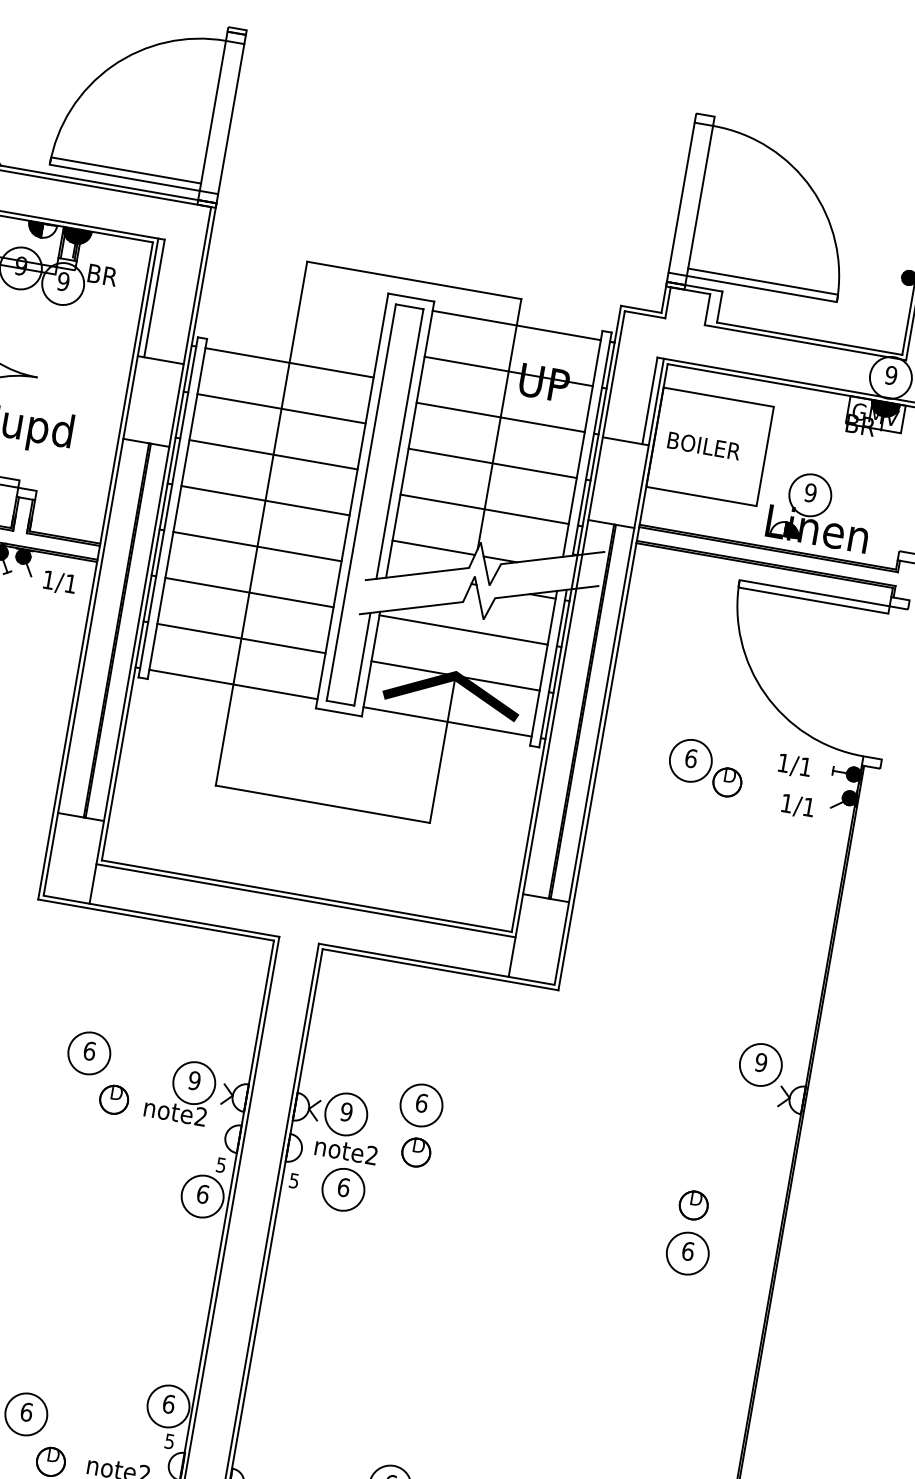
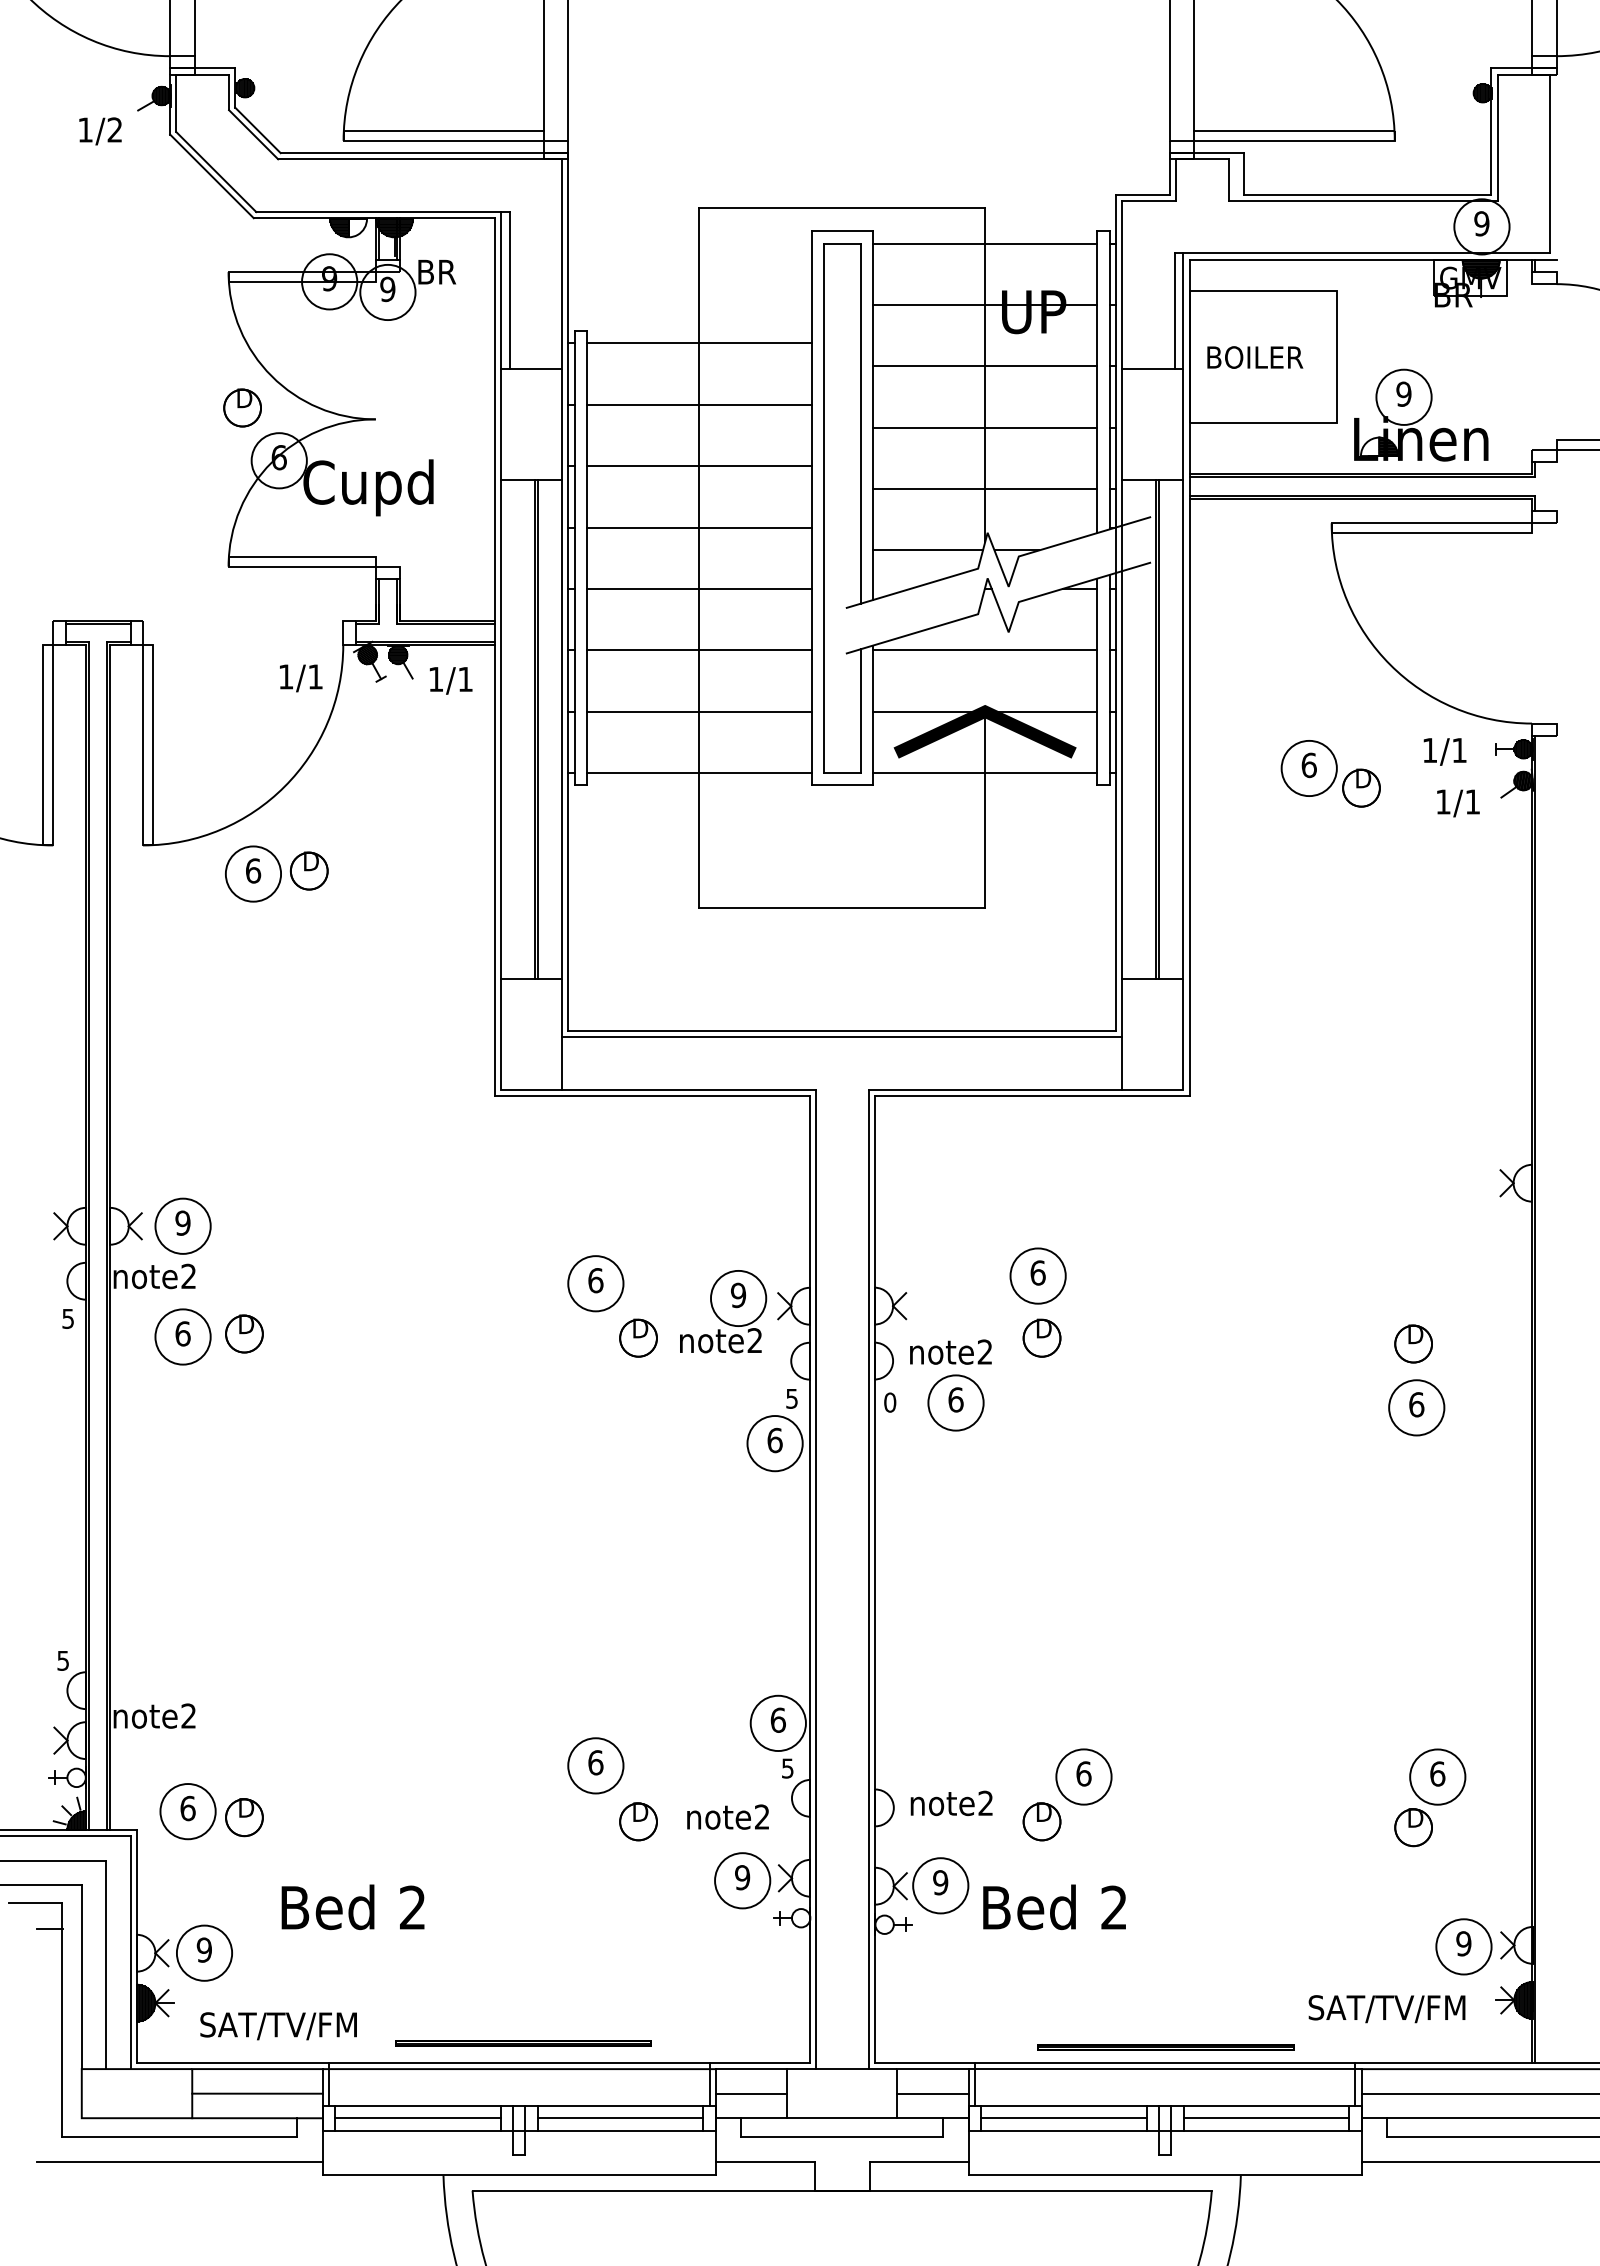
part: (760, 1064) -> (1468, 1146), removed
part: (346, 1114) -> (942, 1304), removed
text: (294, 1180) -> (890, 1402), 5 -> 0

